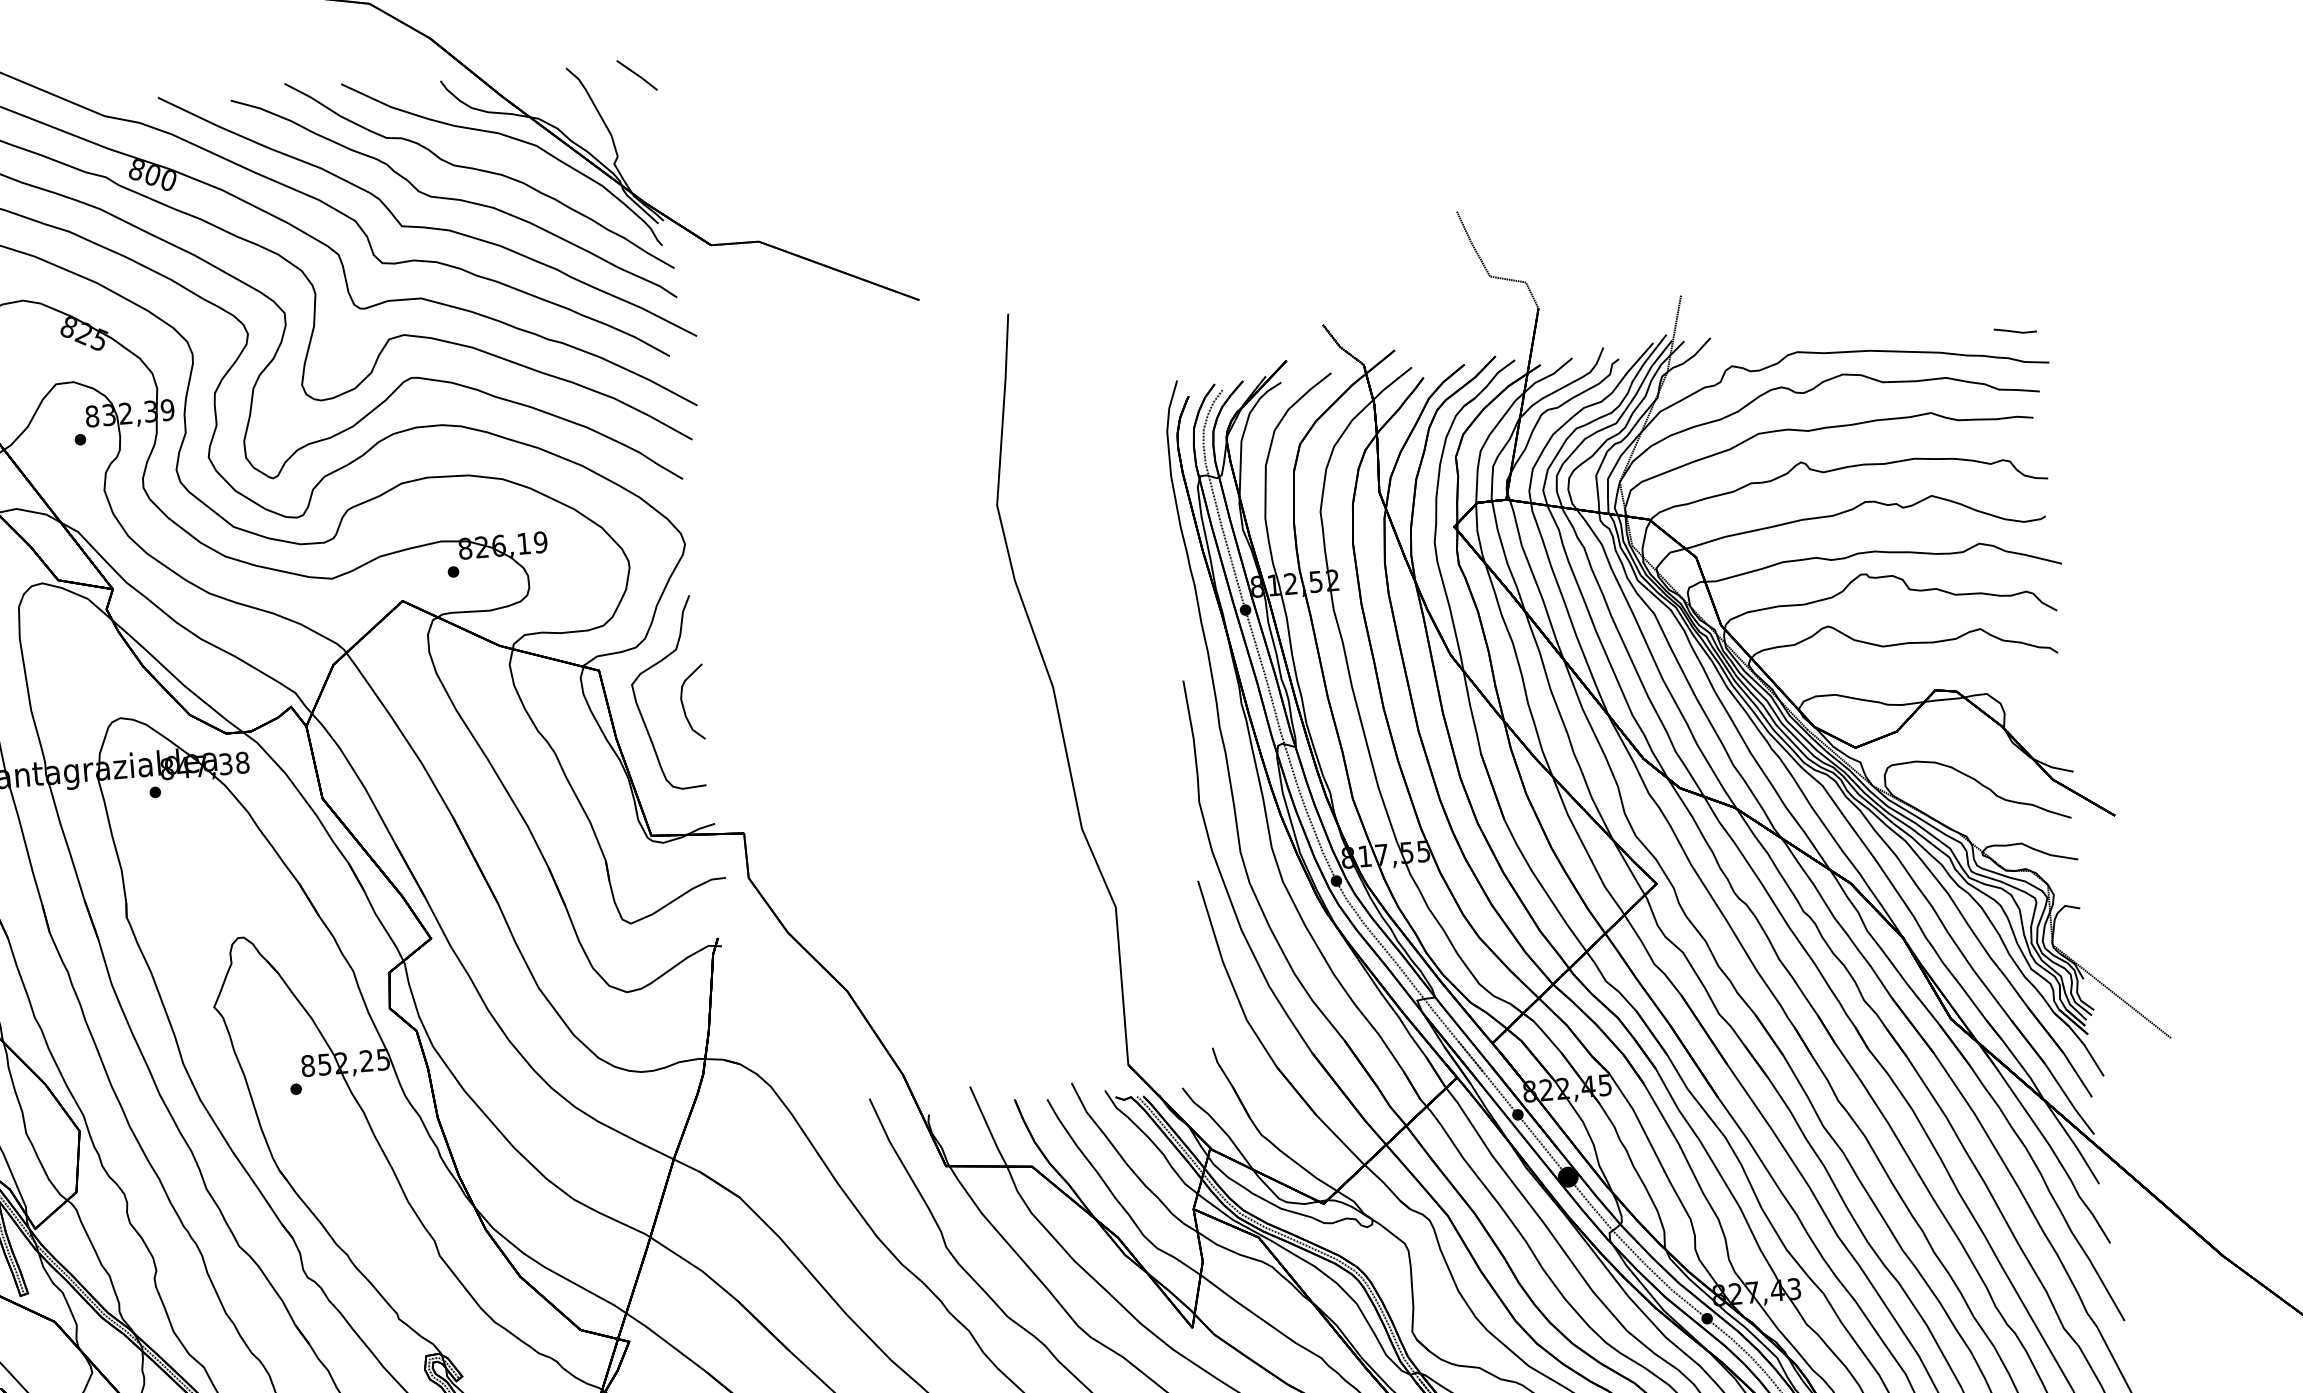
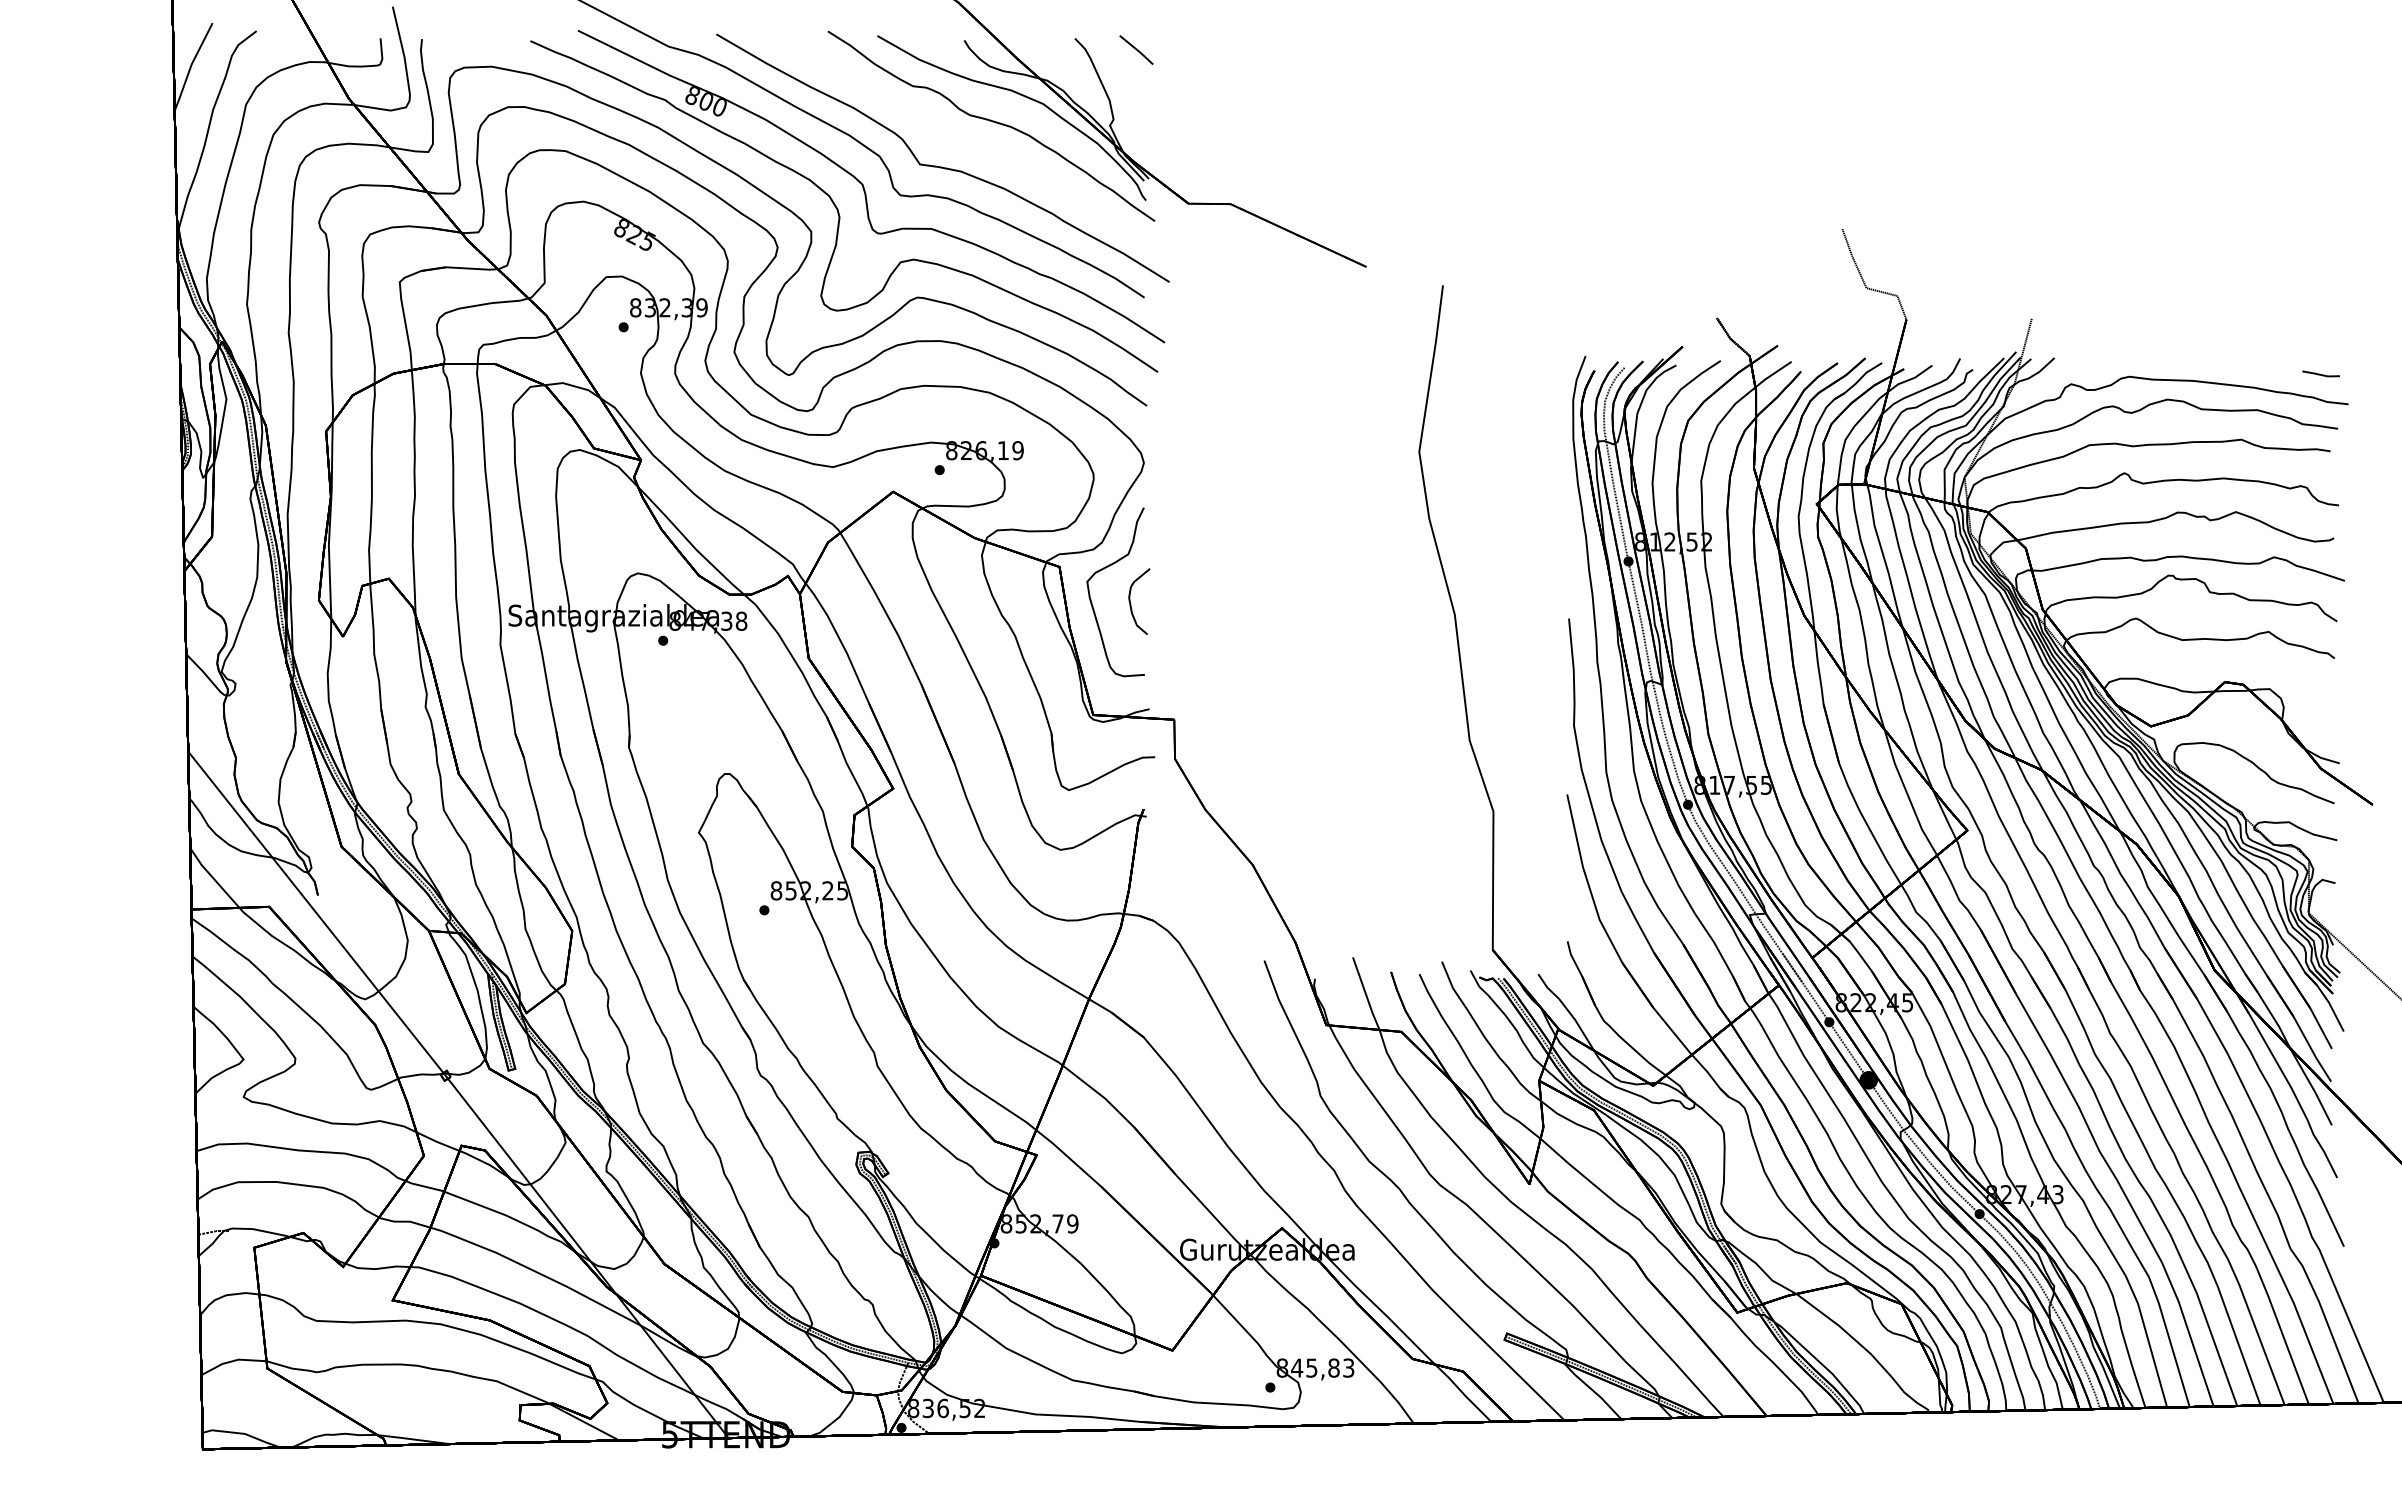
curve: (454, 199) -> (967, 144), removed

